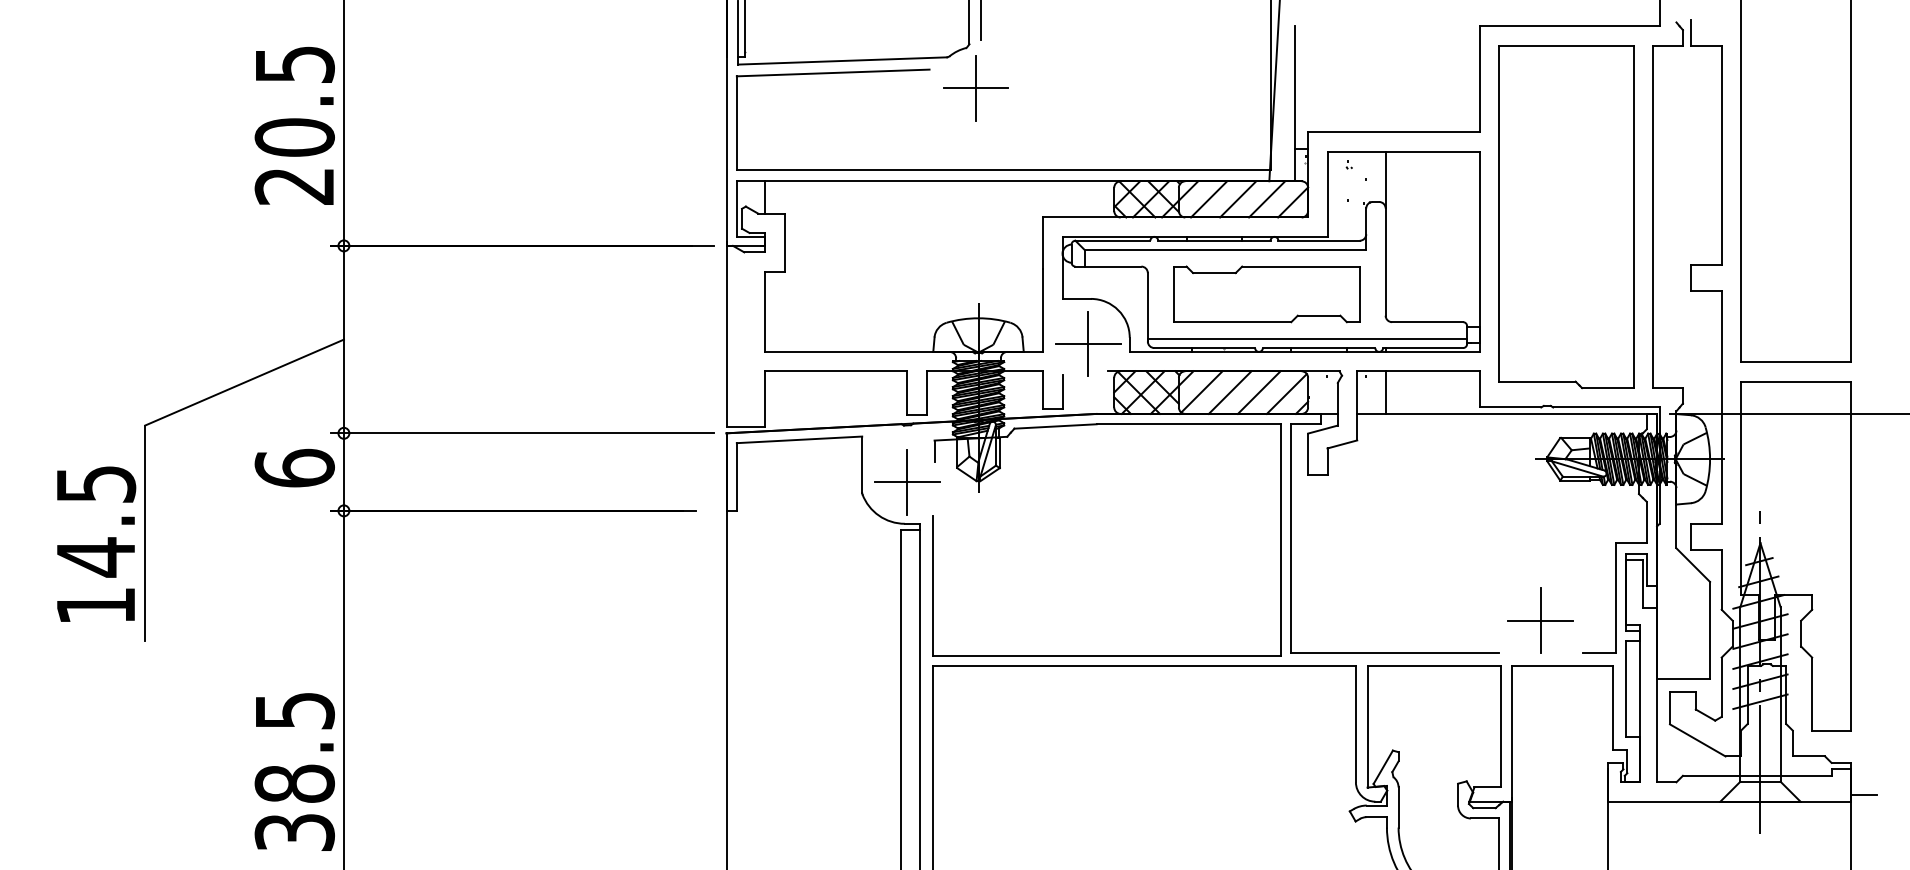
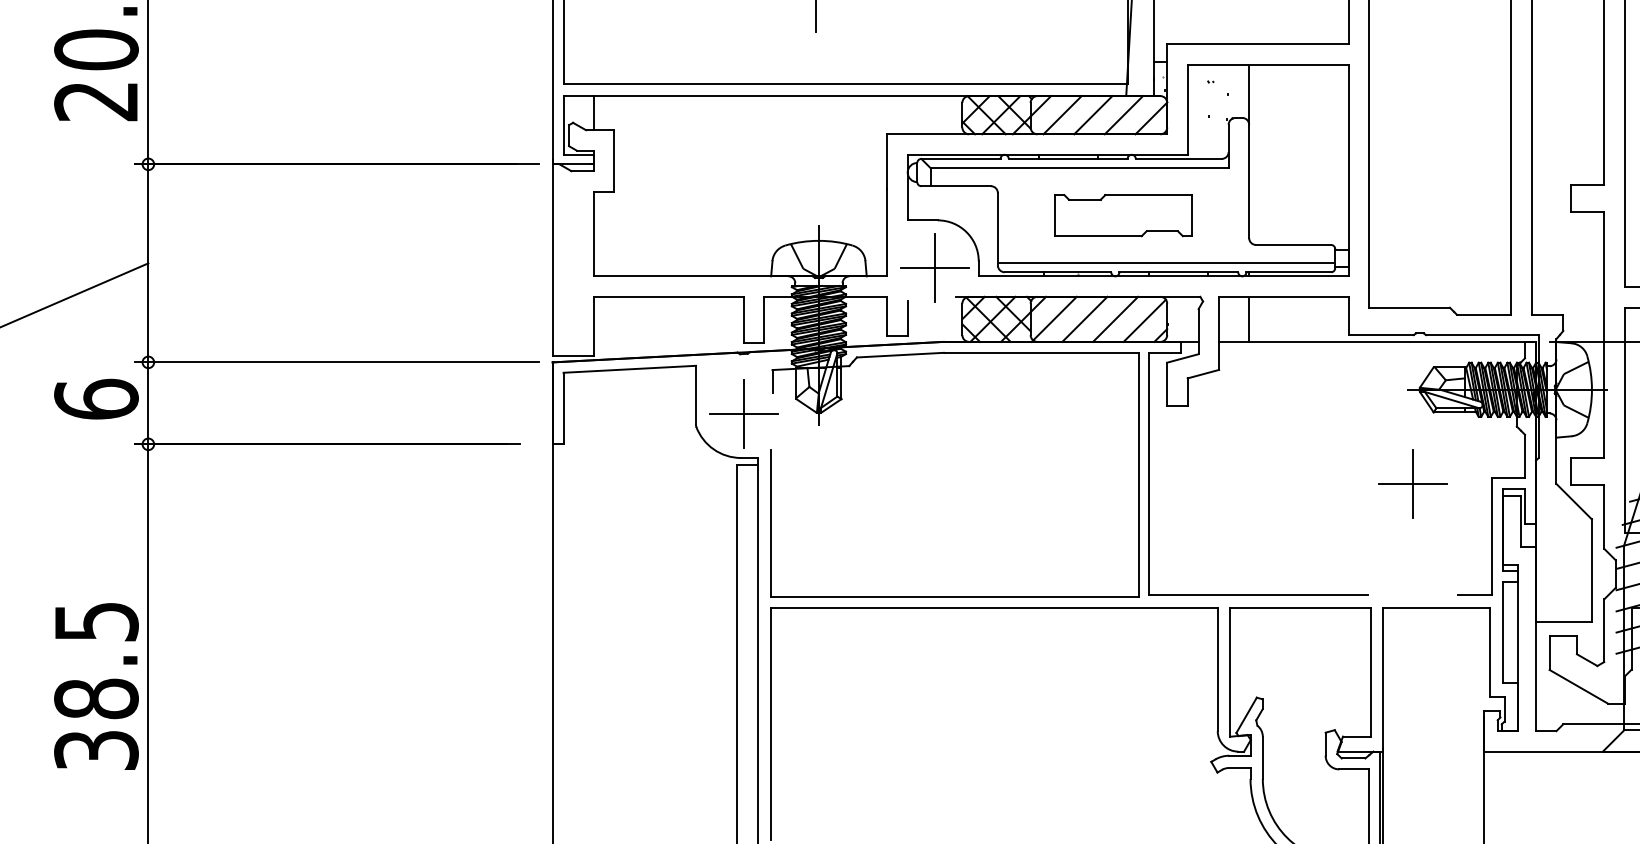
part: (1266, 294) -> (1123, 215), size x0.7
part: (1540, 620) -> (1412, 484), moved
text: (294, 771) -> (96, 685), moved

